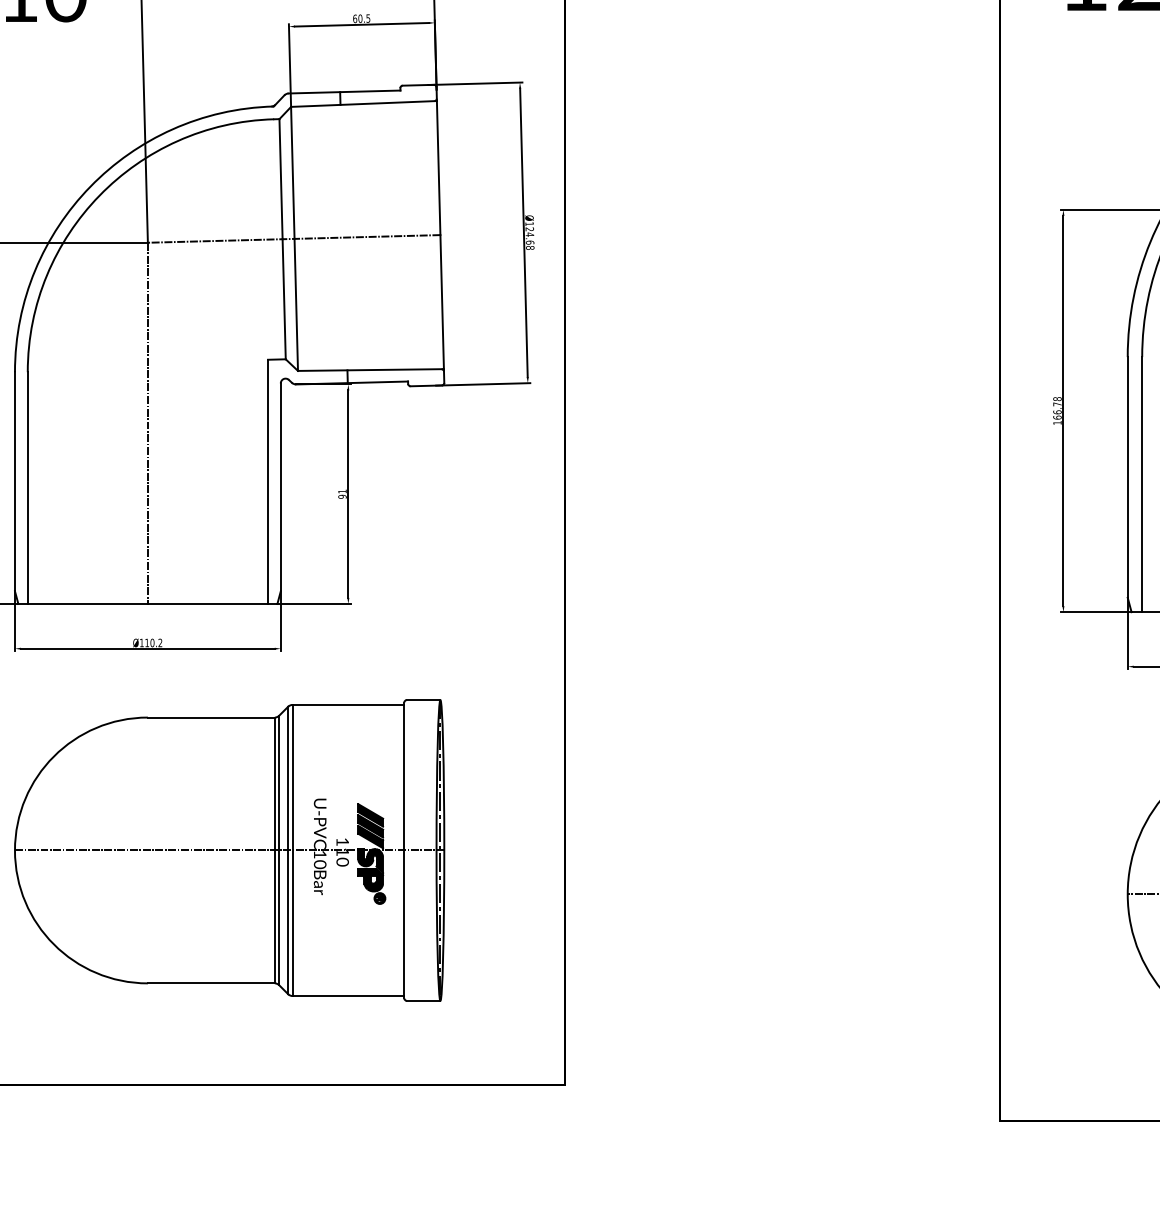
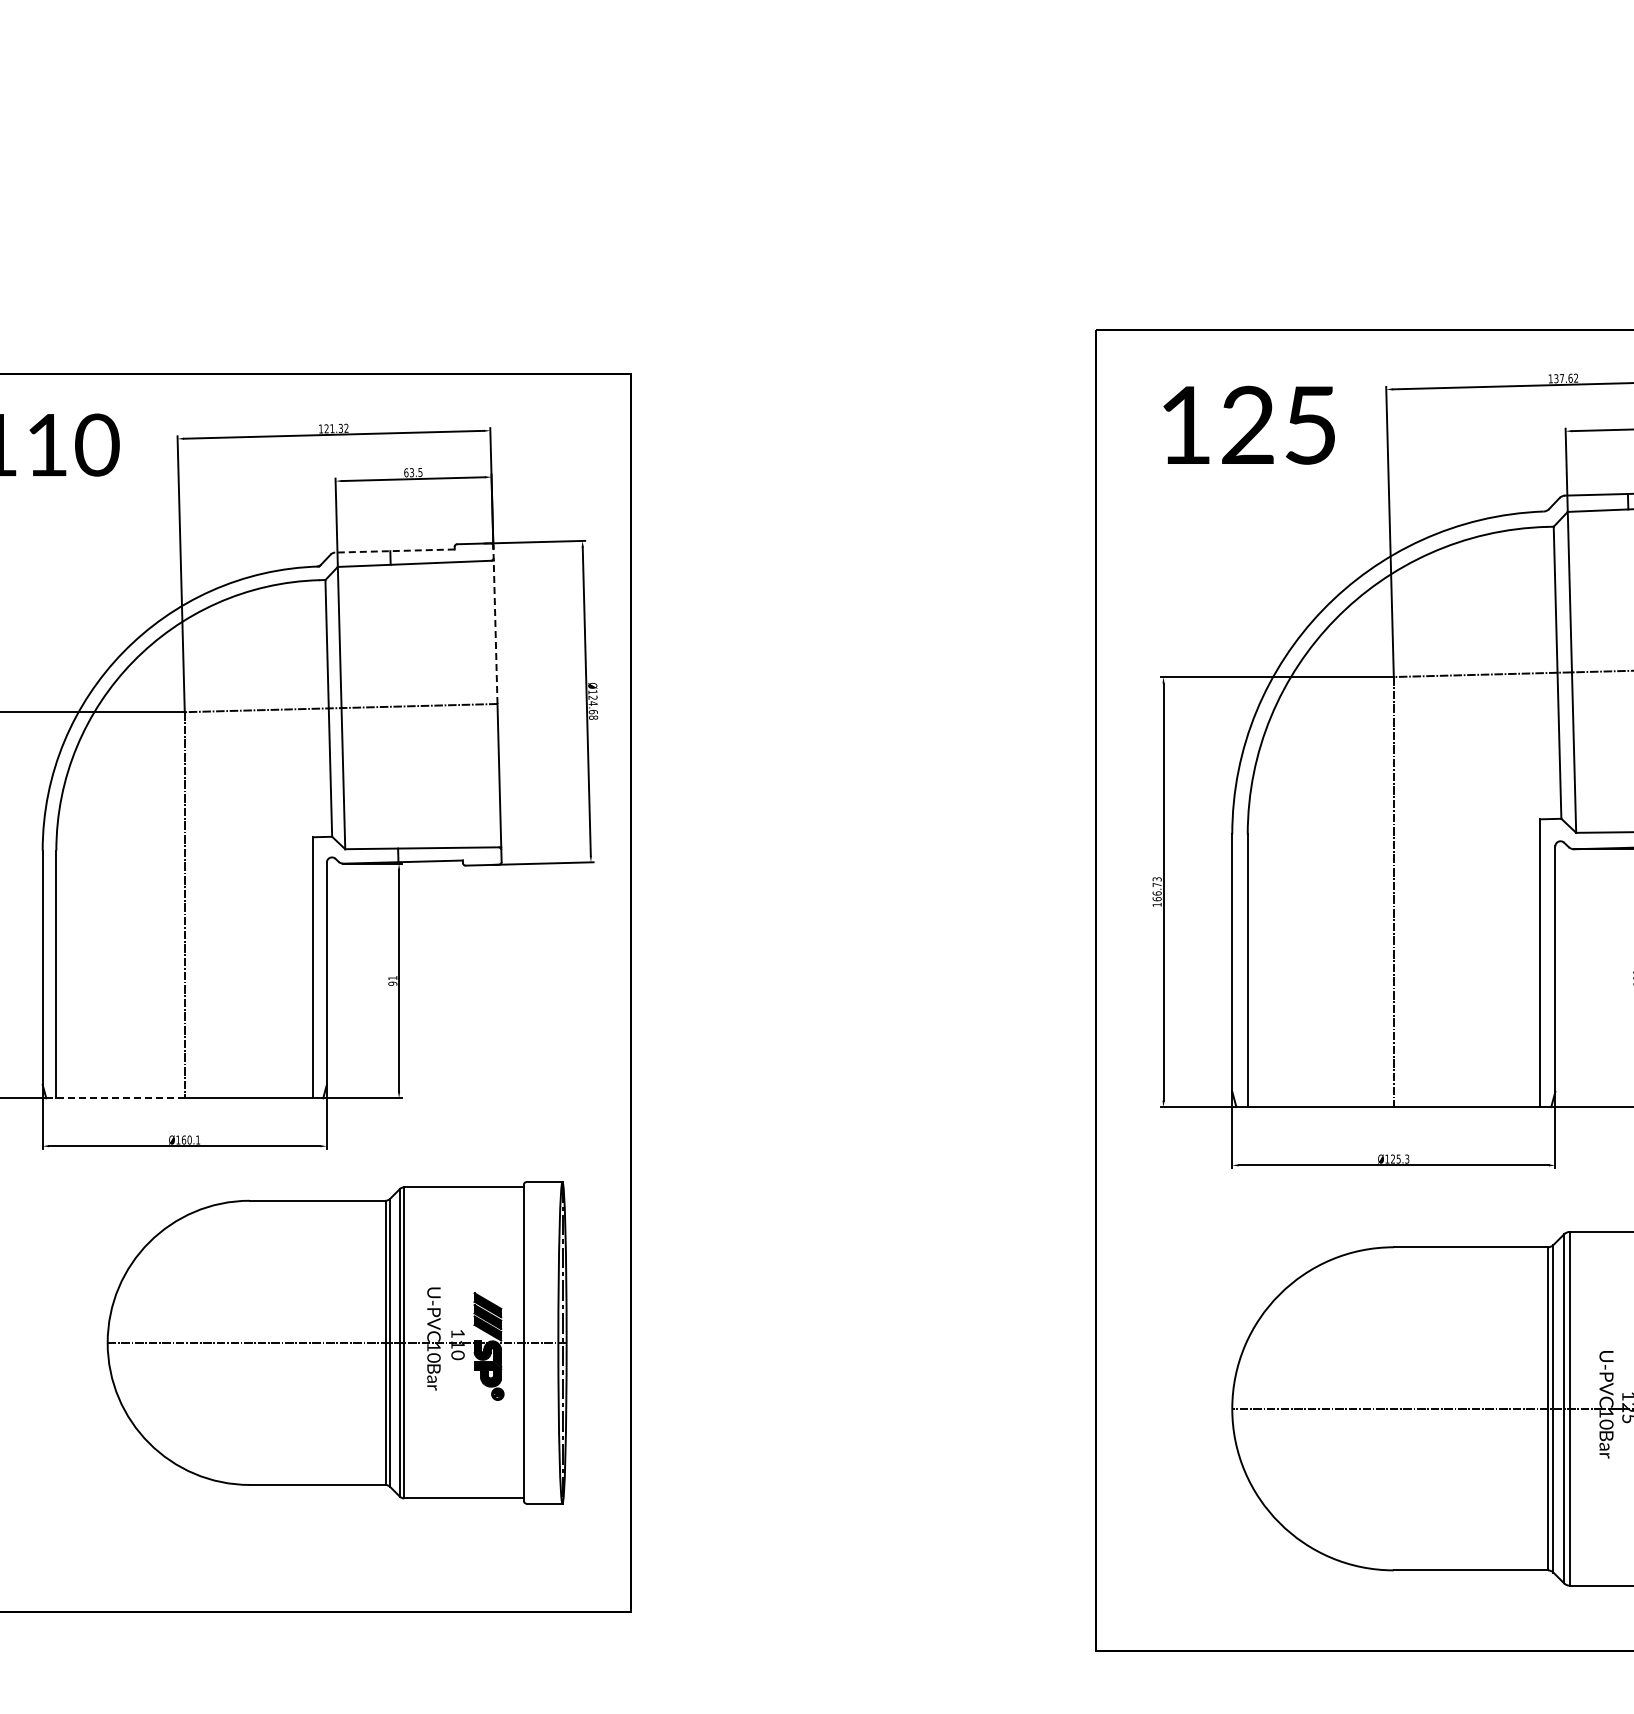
text: (359, 18) -> (411, 472), 60.5 -> 63.5
line: (345, 92) -> (395, 551), solid -> dashed
line: (438, 160) -> (495, 624), solid -> dashed
text: (1056, 399) -> (1156, 879), 166.78 -> 166.73
line: (84, 604) -> (116, 1098), solid -> dashed
text: (153, 642) -> (190, 1139), Ø110.2 -> Ø160.1
part: (229, 850) -> (336, 1342), moved

